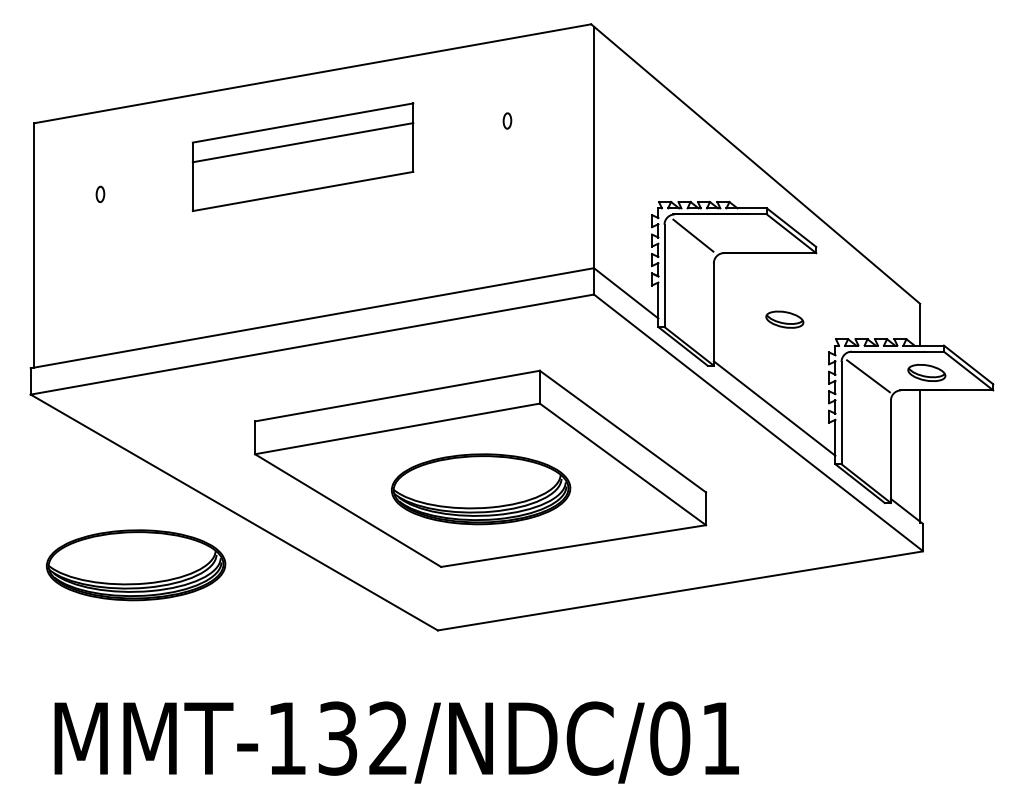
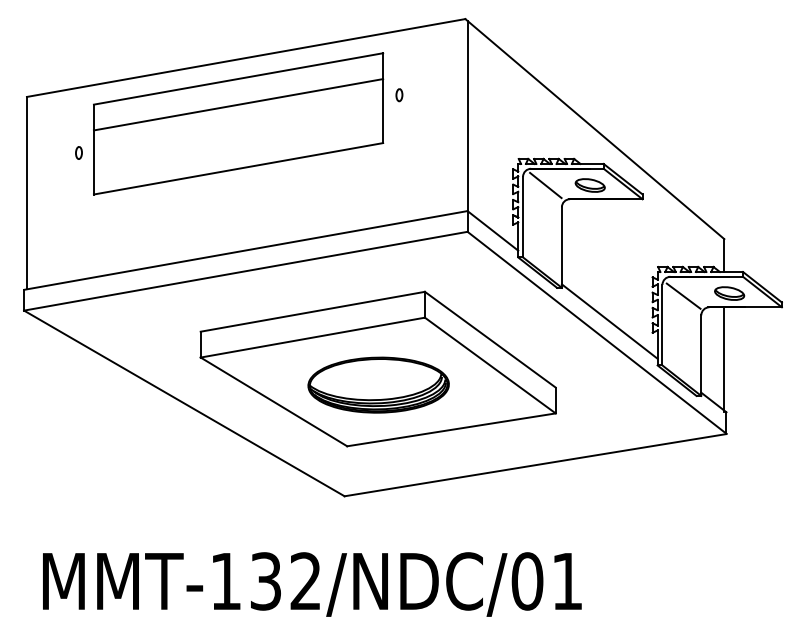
part: (302, 156) -> (238, 123), size x1.67
part: (784, 319) -> (589, 185), moved
part: (136, 565) -> (107, 445), removed

